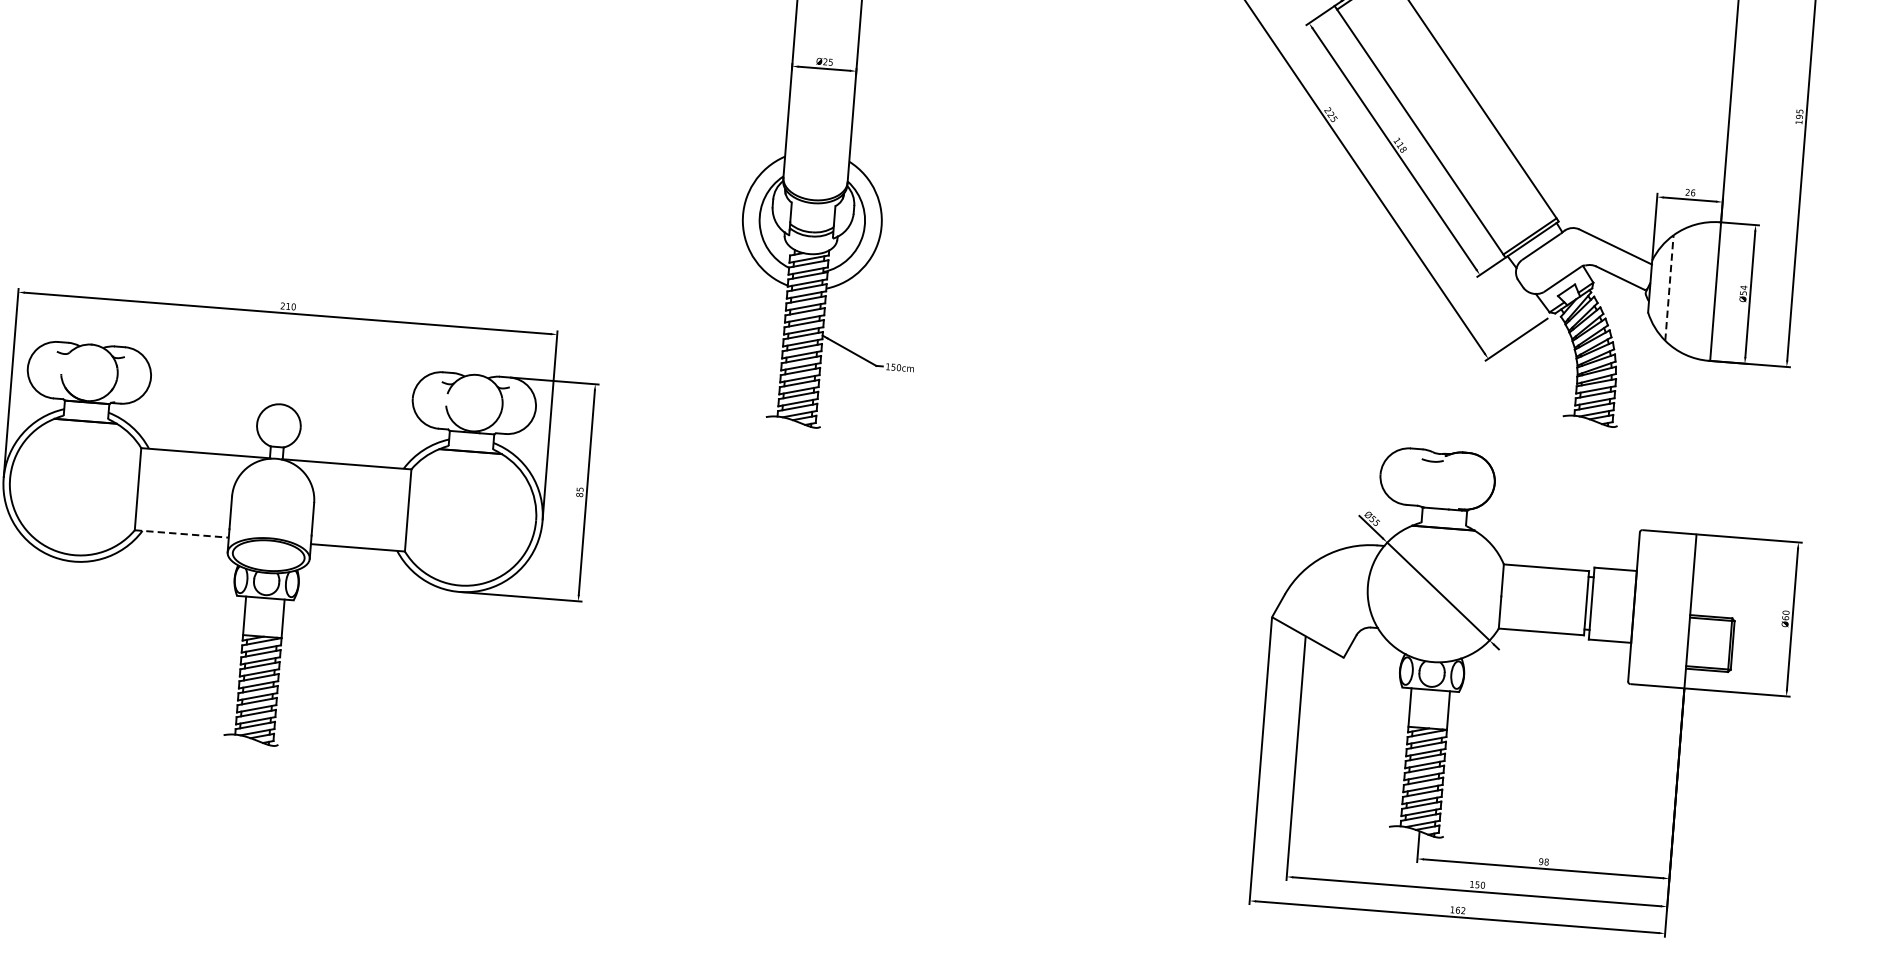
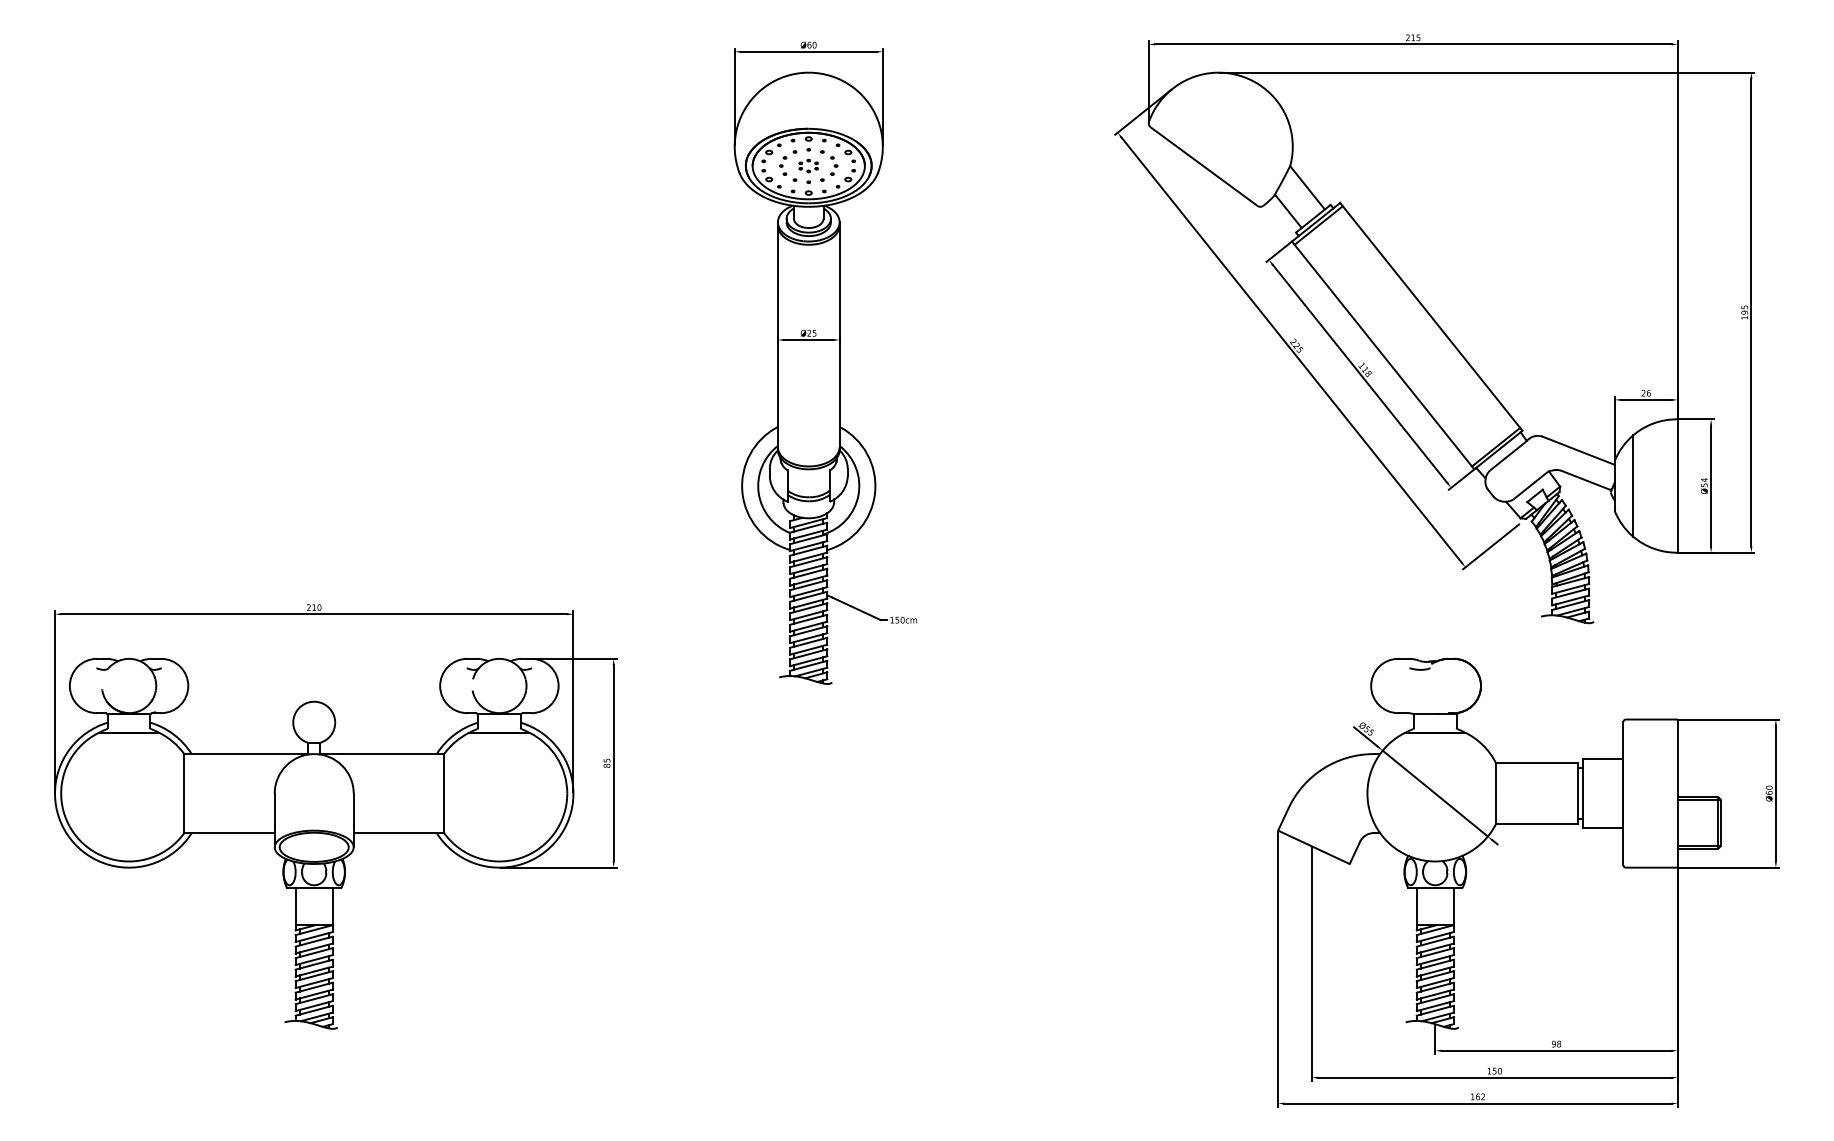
line: (1669, 288) -> (1633, 486), dashed -> solid
line: (182, 534) -> (230, 833), dashed -> solid

